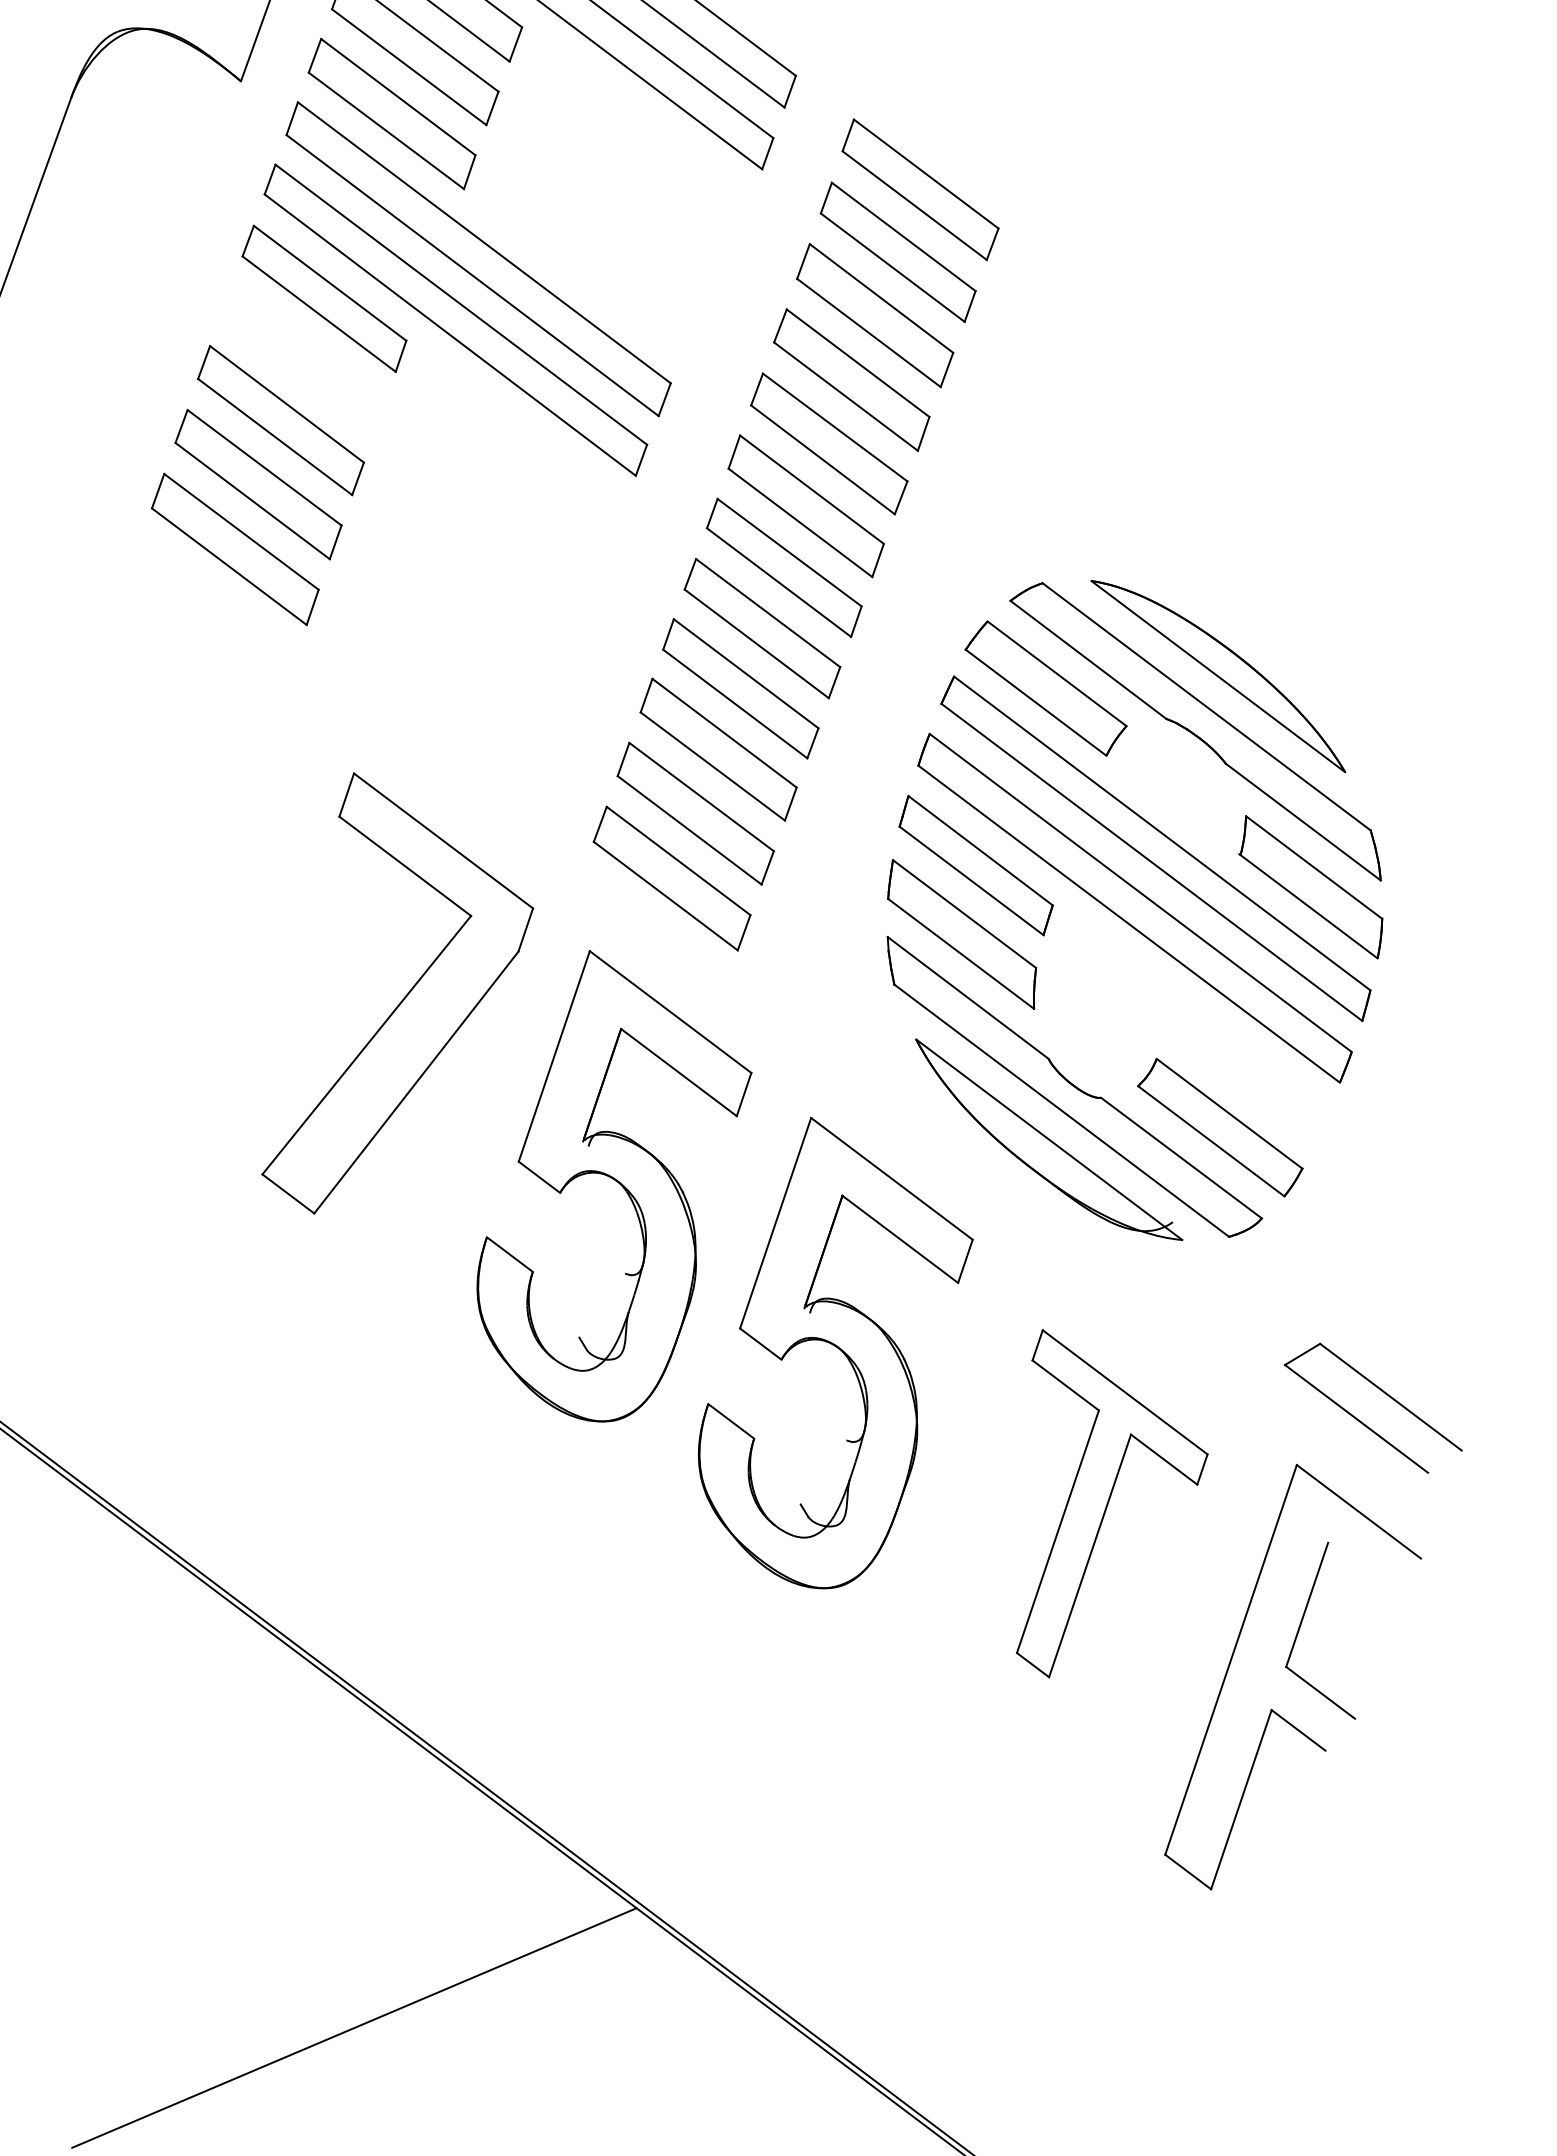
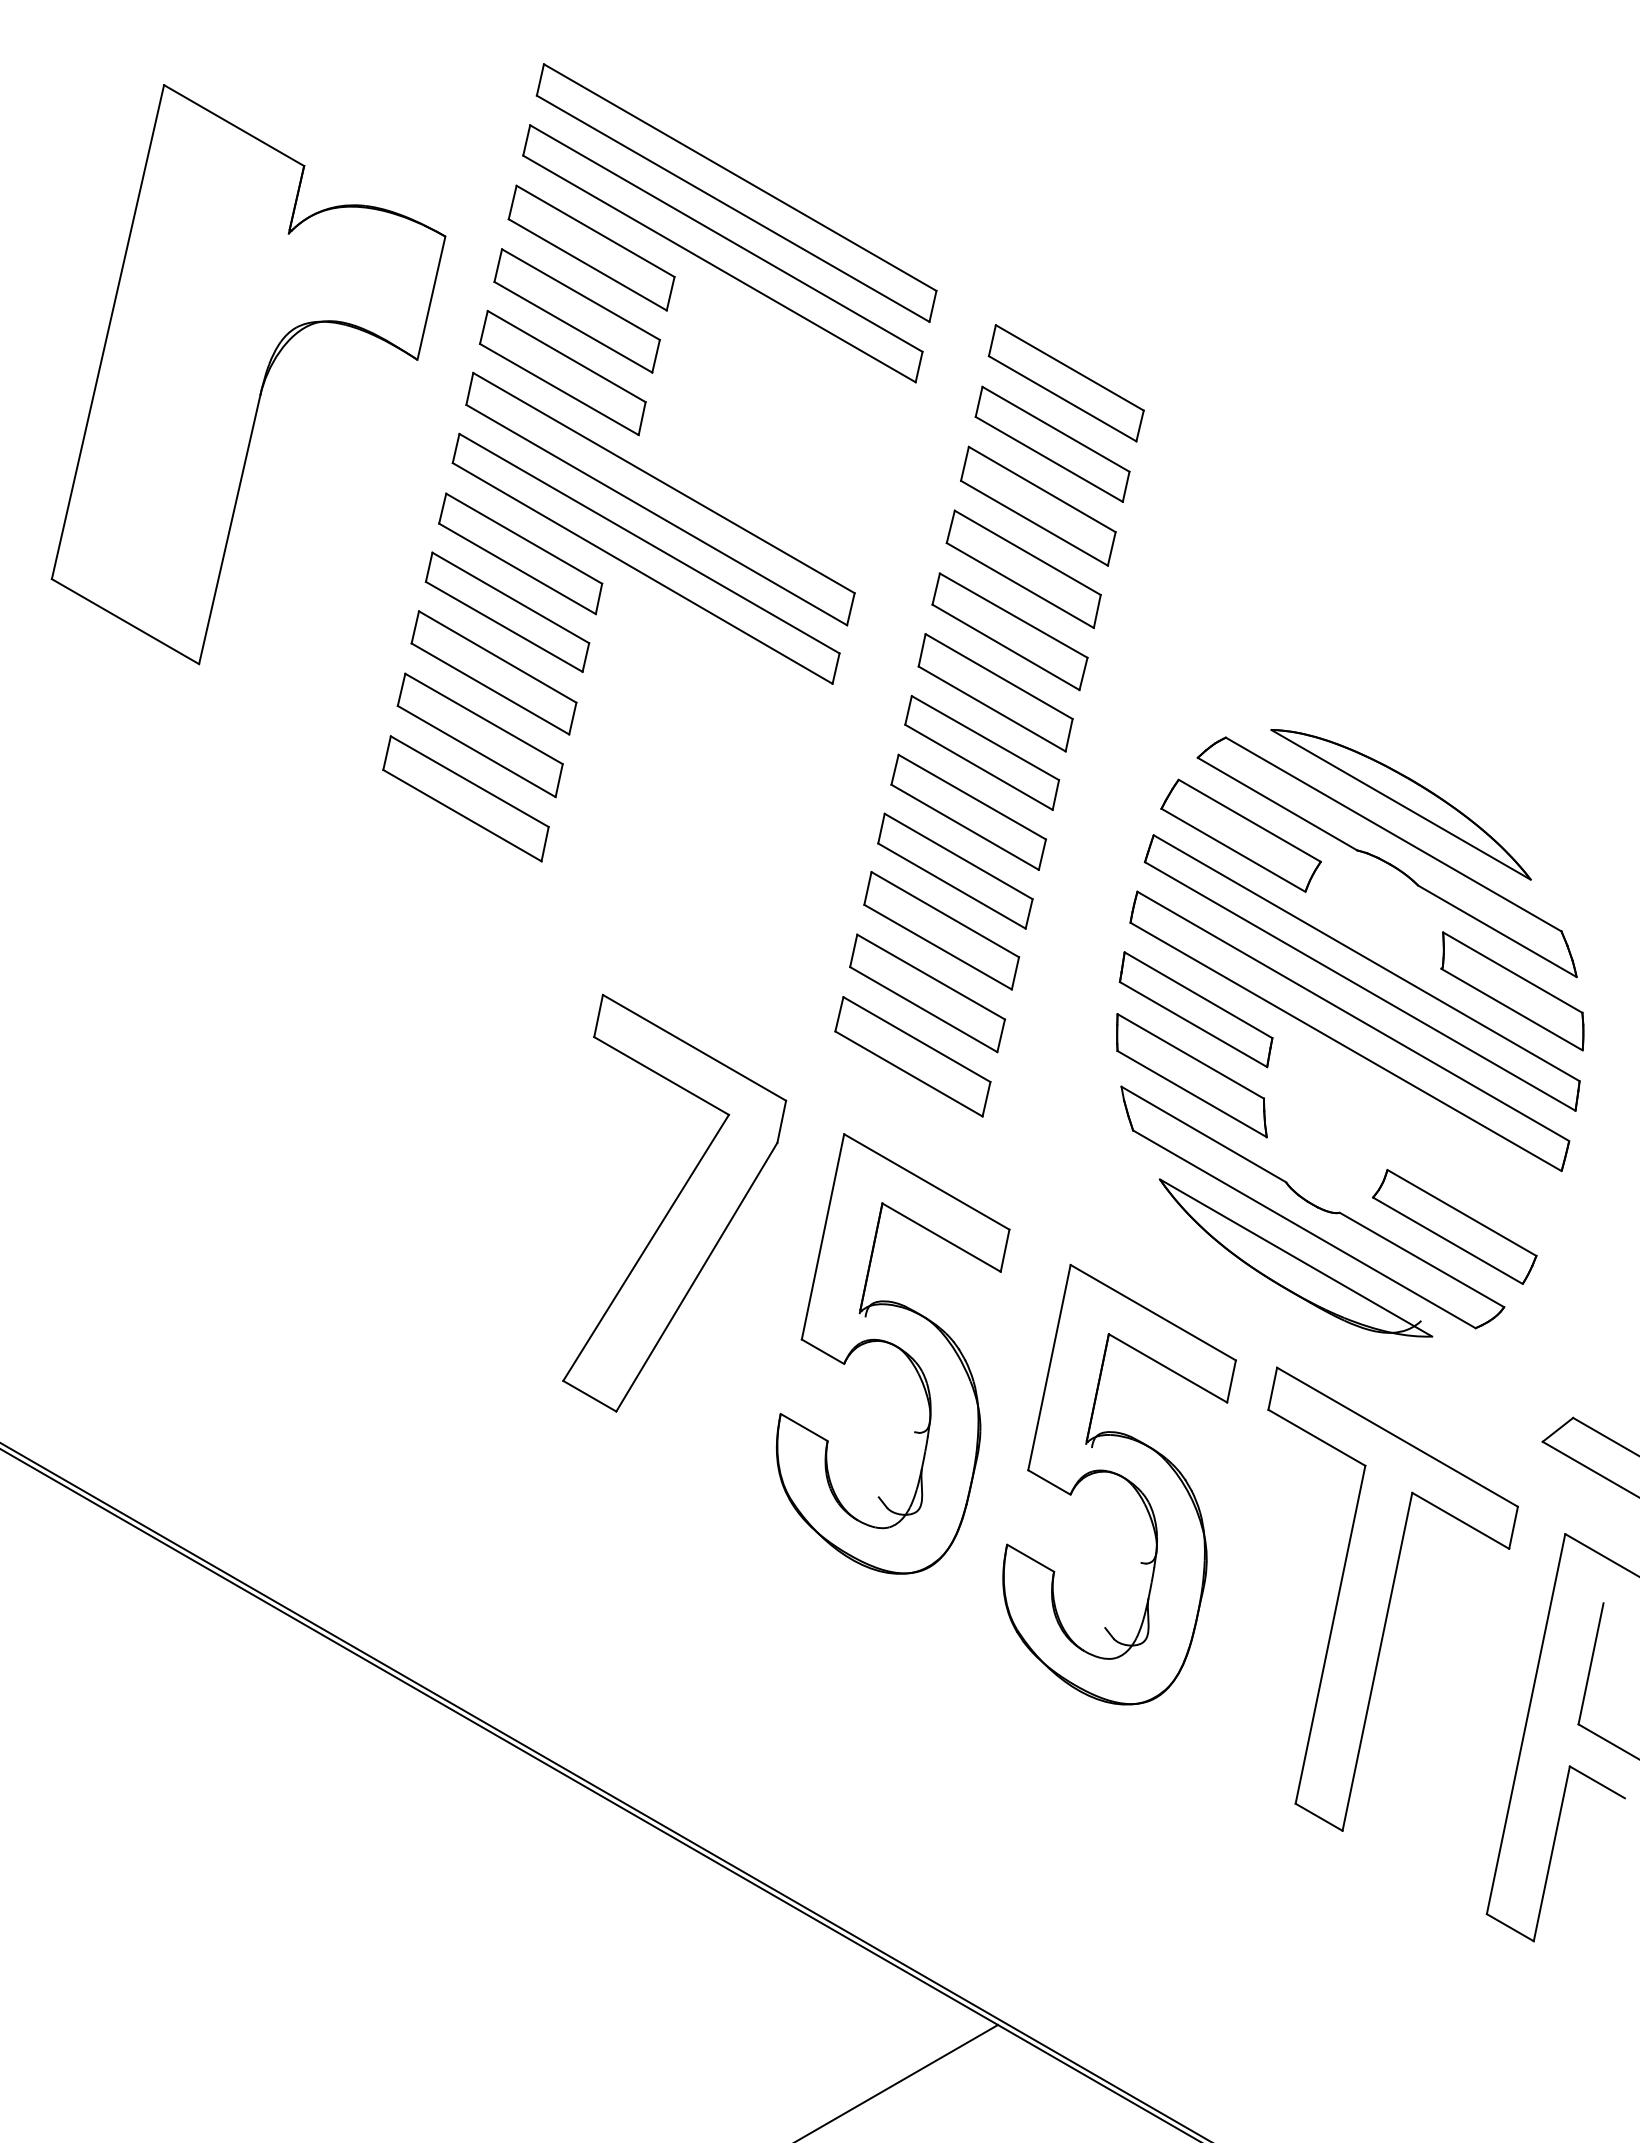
part: (303, 357) -> (507, 611), added
part: (1106, 1510) -> (1392, 1598), size x1.43

